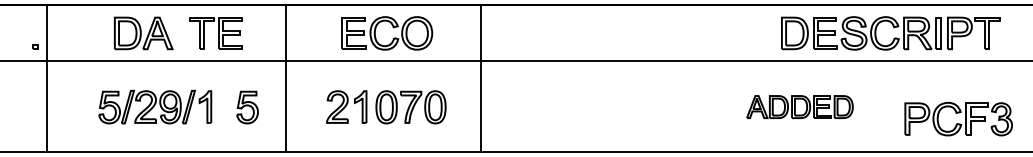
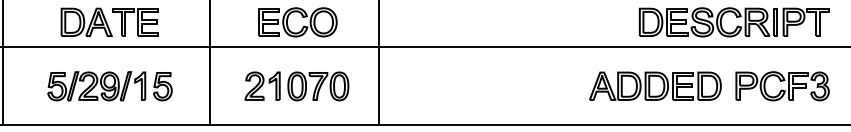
part: (215, 33) -> (135, 22), moved
part: (799, 106) -> (655, 85), size x1.43
part: (247, 107) -> (162, 86), moved
part: (958, 119) -> (782, 86), moved

